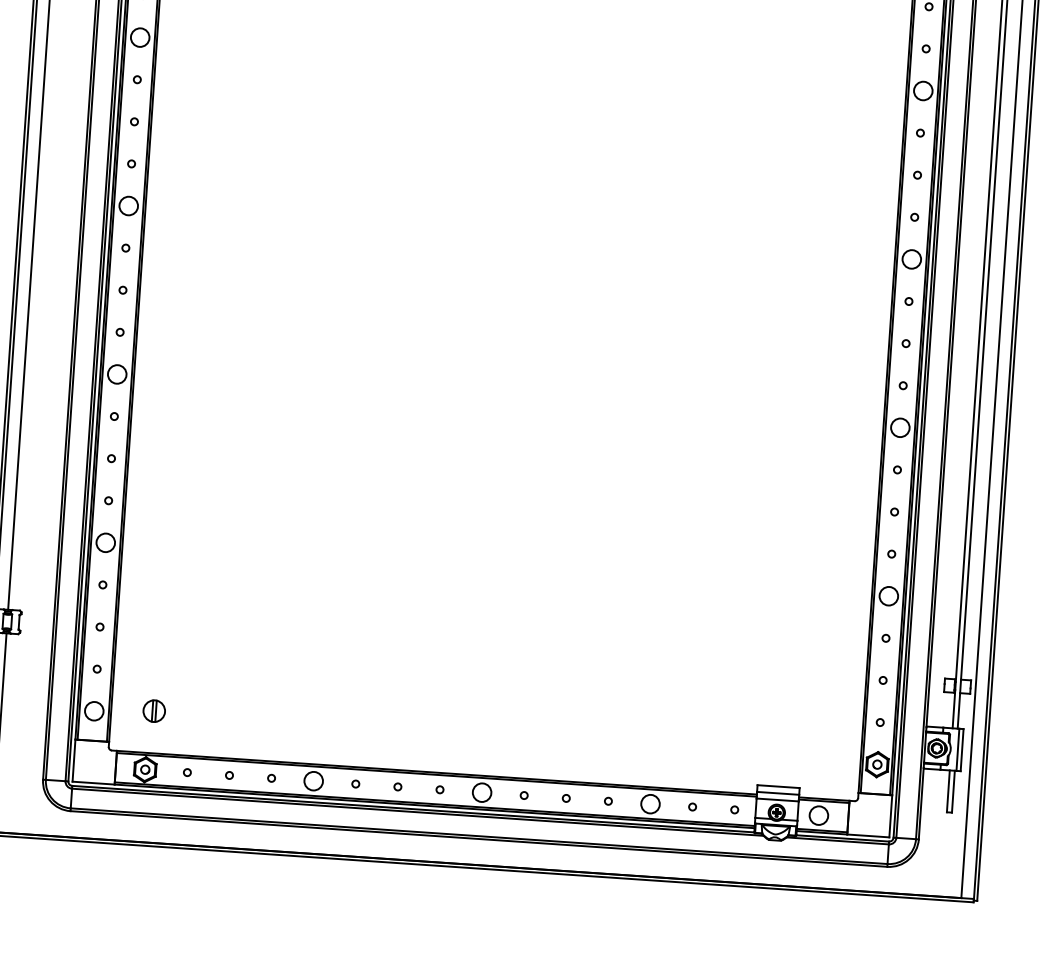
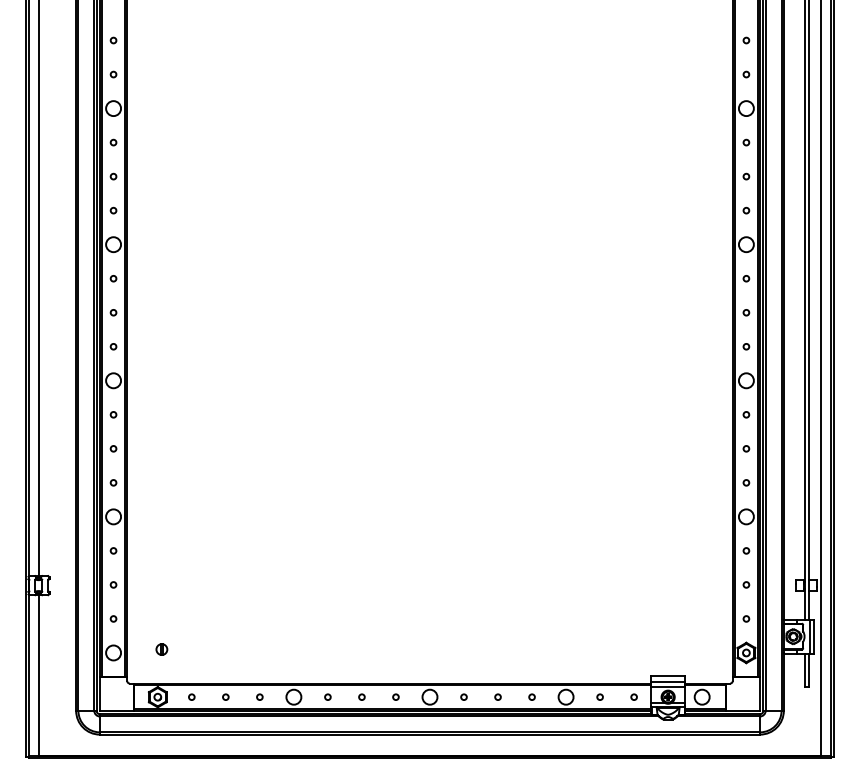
part: (153, 711) -> (161, 649), size x0.62

